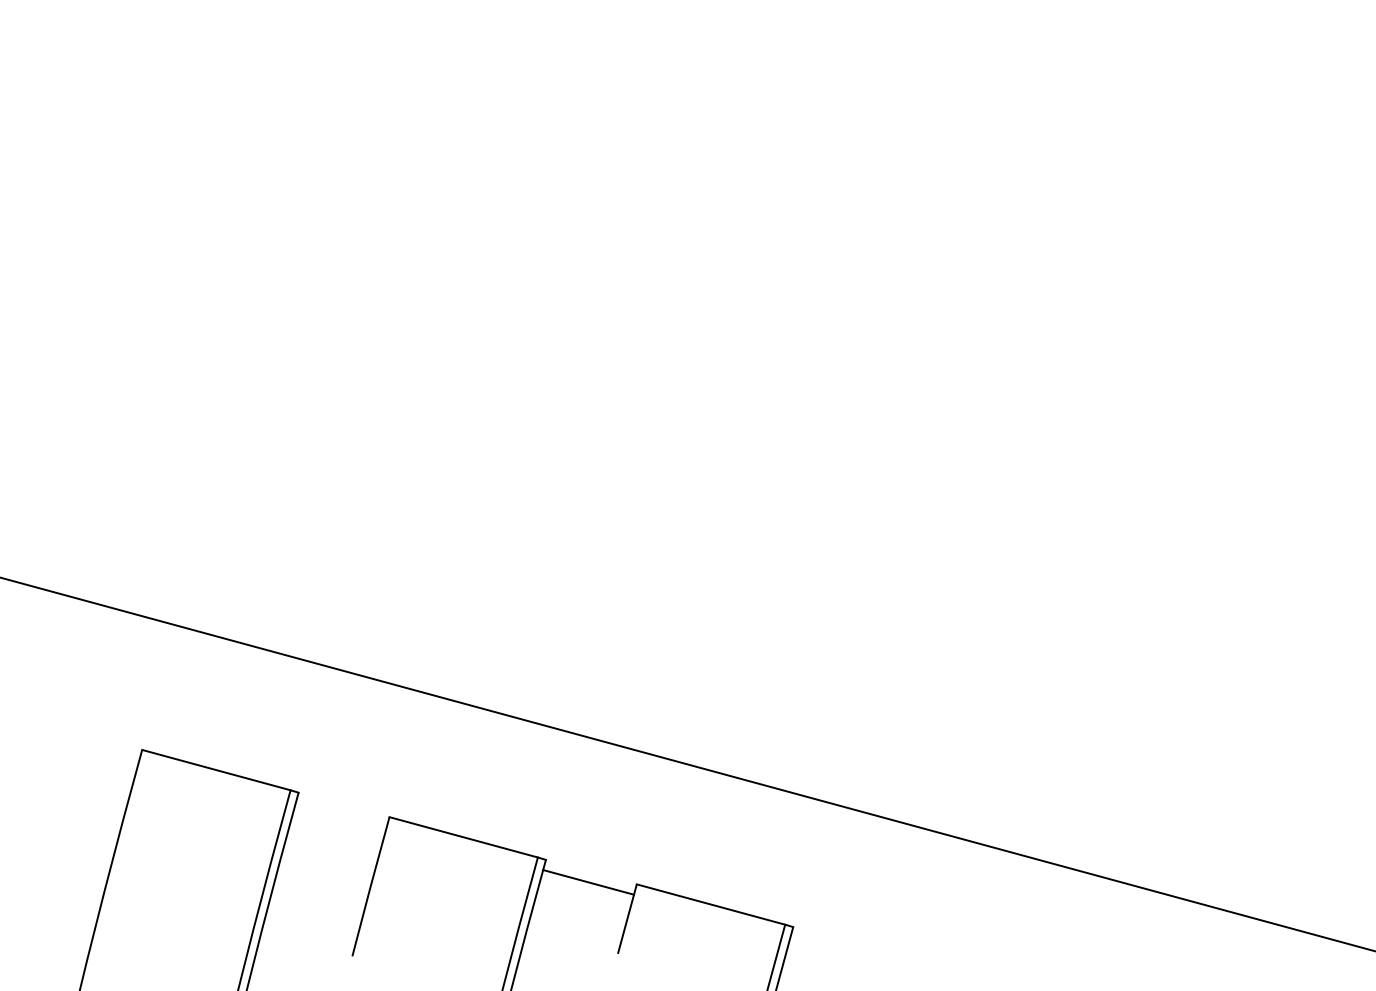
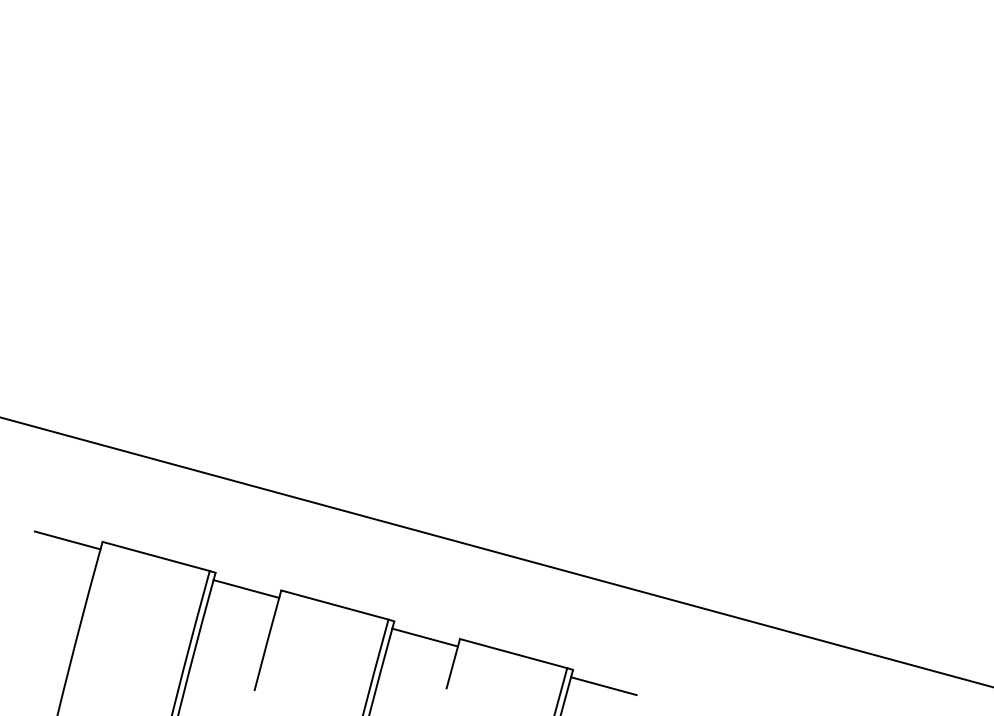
line: (93, 747) -> (67, 540), added
line: (340, 814) -> (245, 588), added
line: (835, 949) -> (603, 686), added

